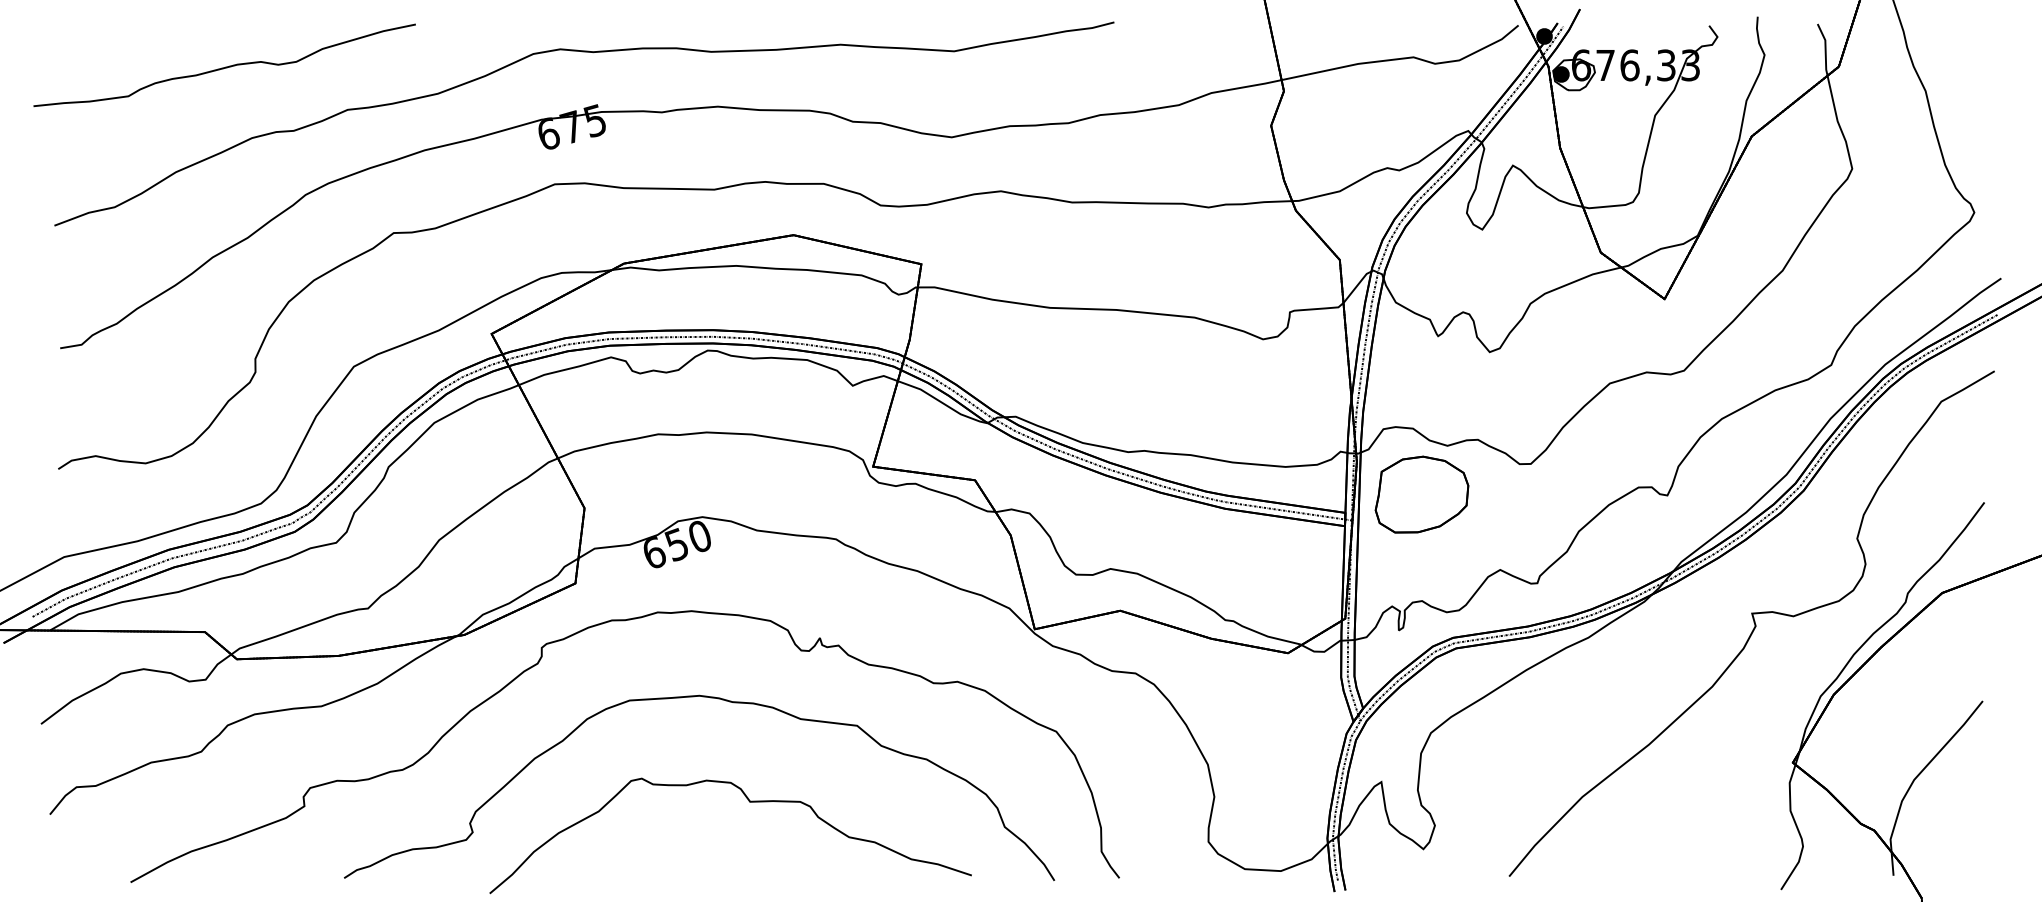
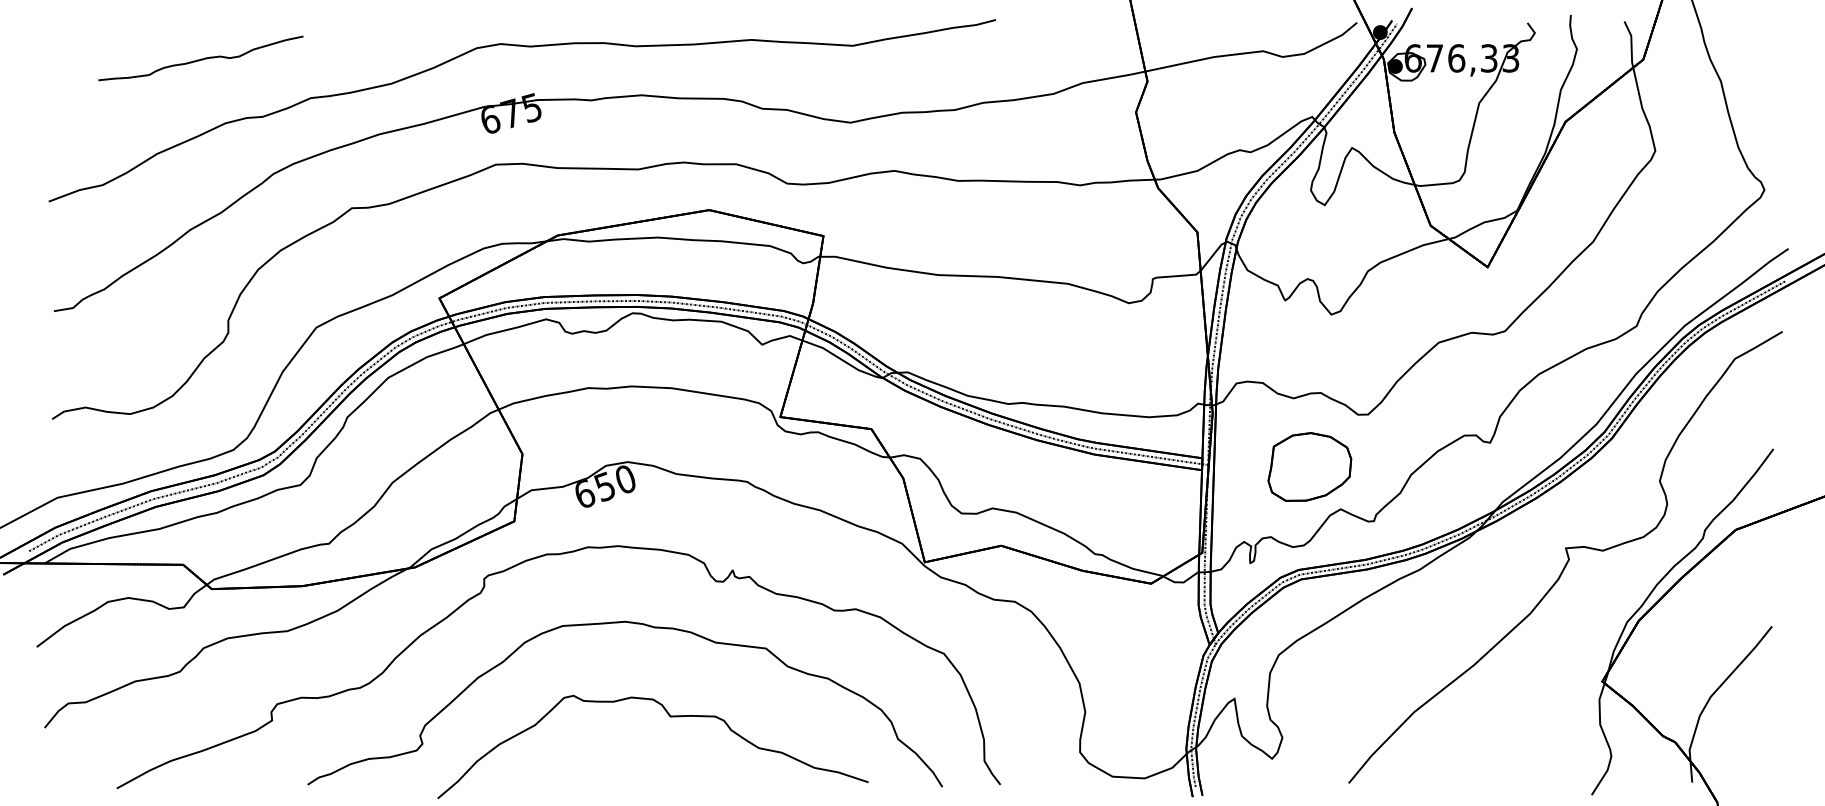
part: (224, 65) -> (200, 58), size x0.6
part: (1421, 494) -> (1309, 466), moved

